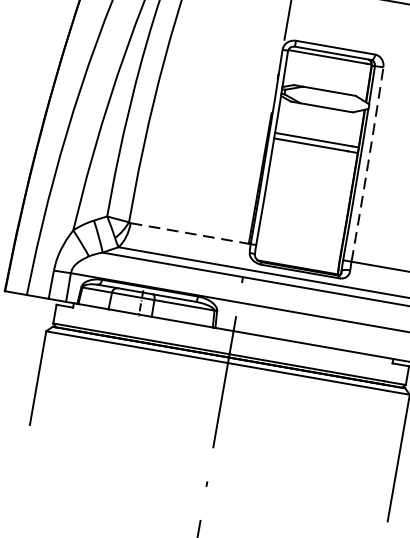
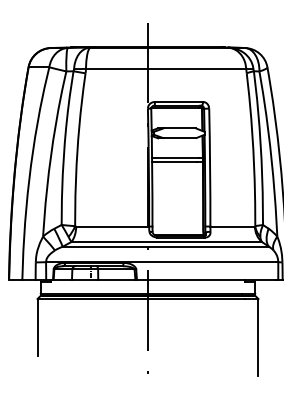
arc: (368, 164) -> (210, 167), dashed -> solid
line: (192, 233) -> (113, 226), dashed -> solid

